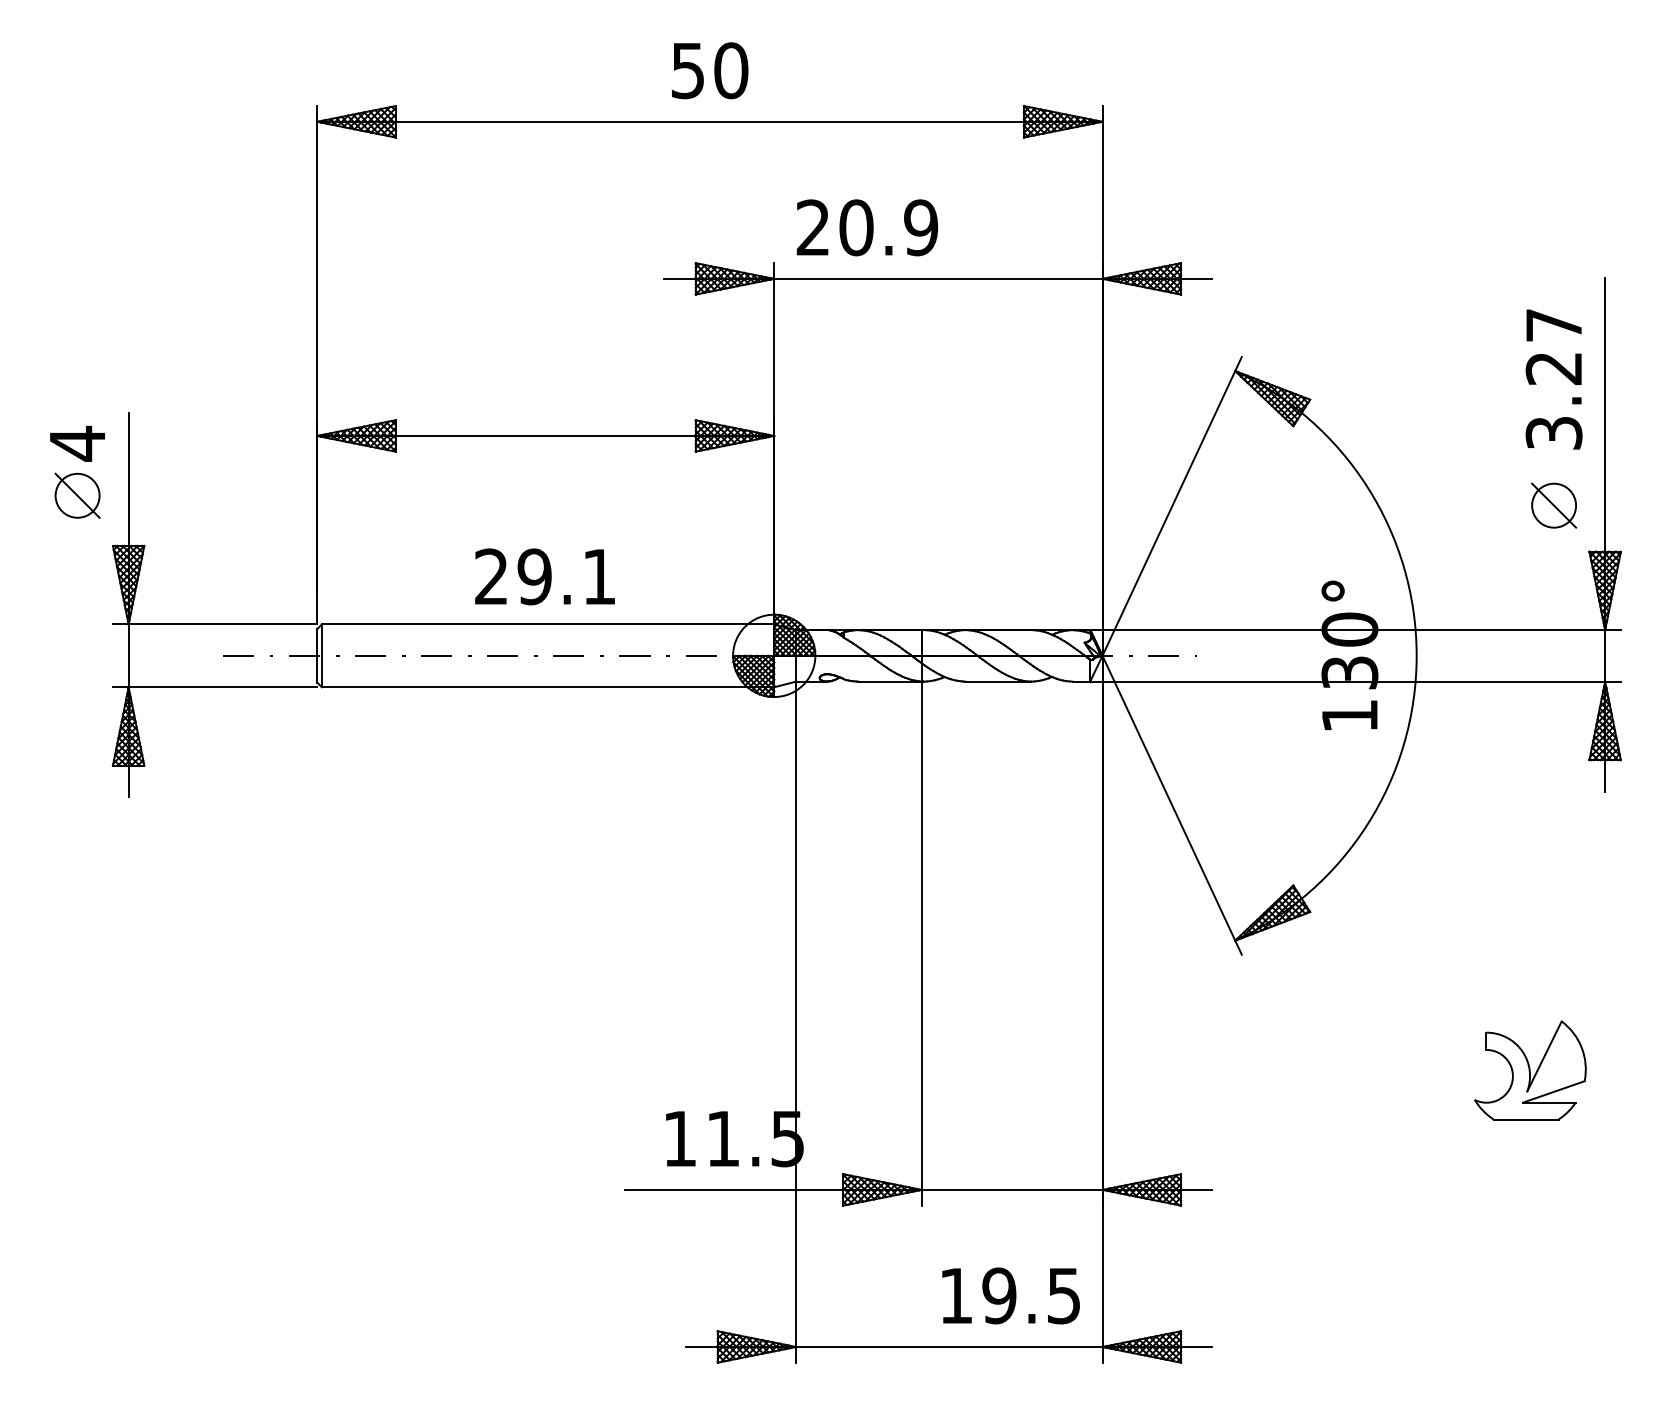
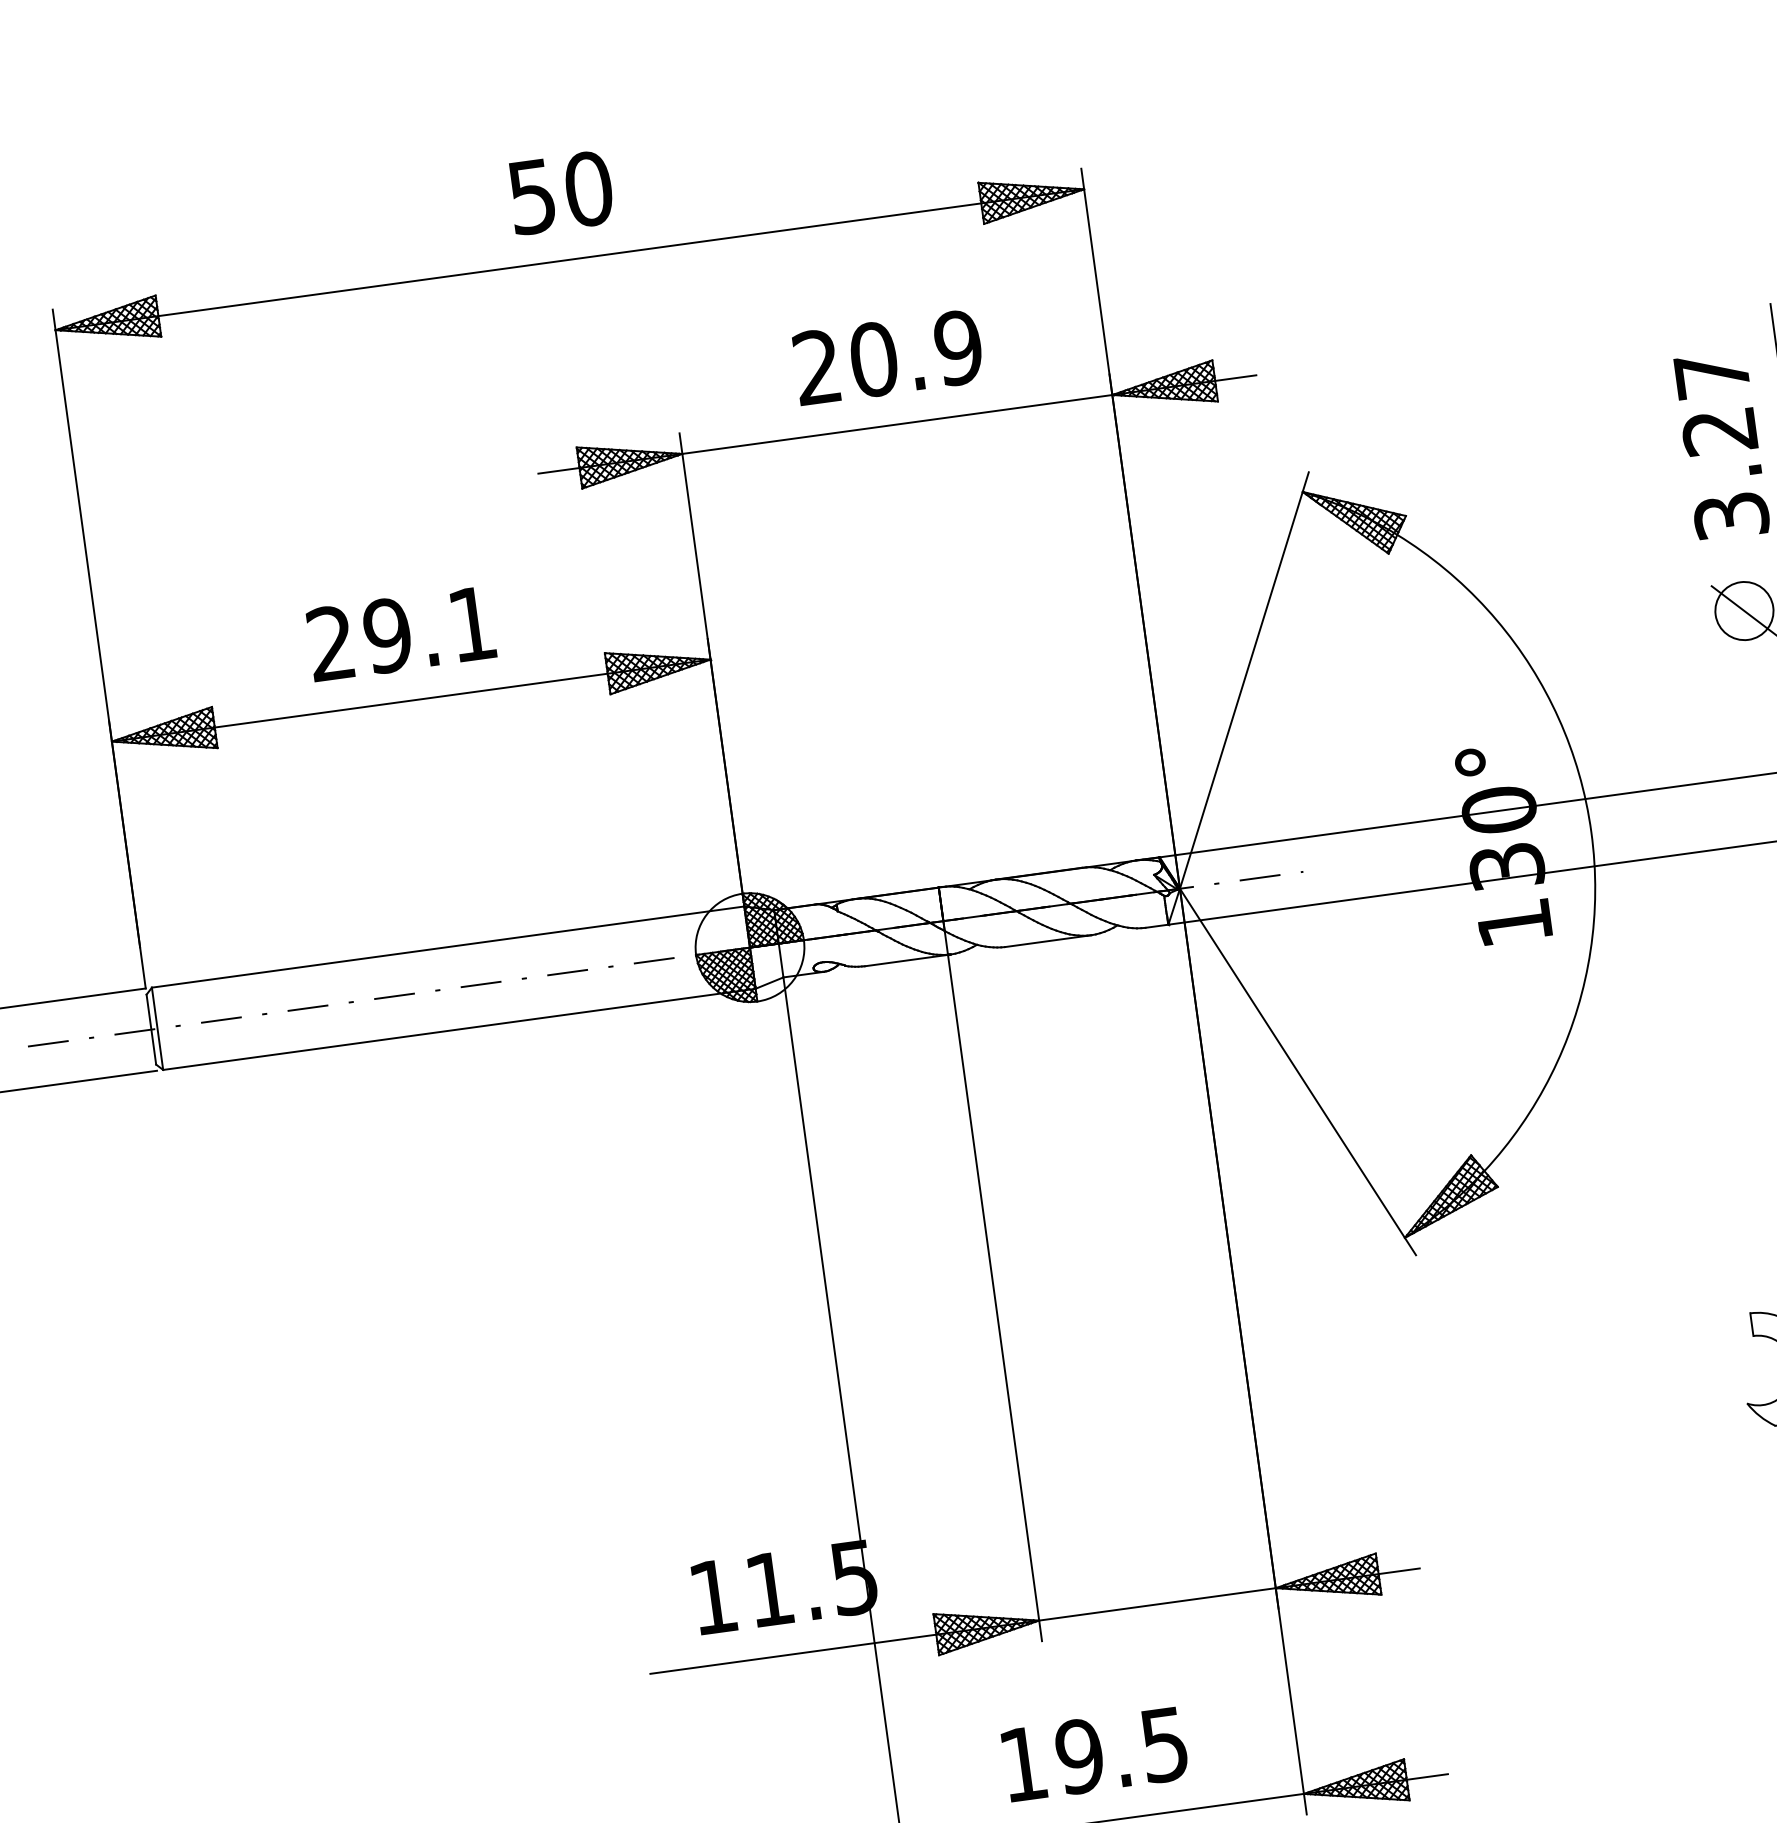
text: (867, 227) -> (888, 357), moved
text: (544, 576) -> (400, 633), moved
text: (1010, 1295) -> (1094, 1753), moved

